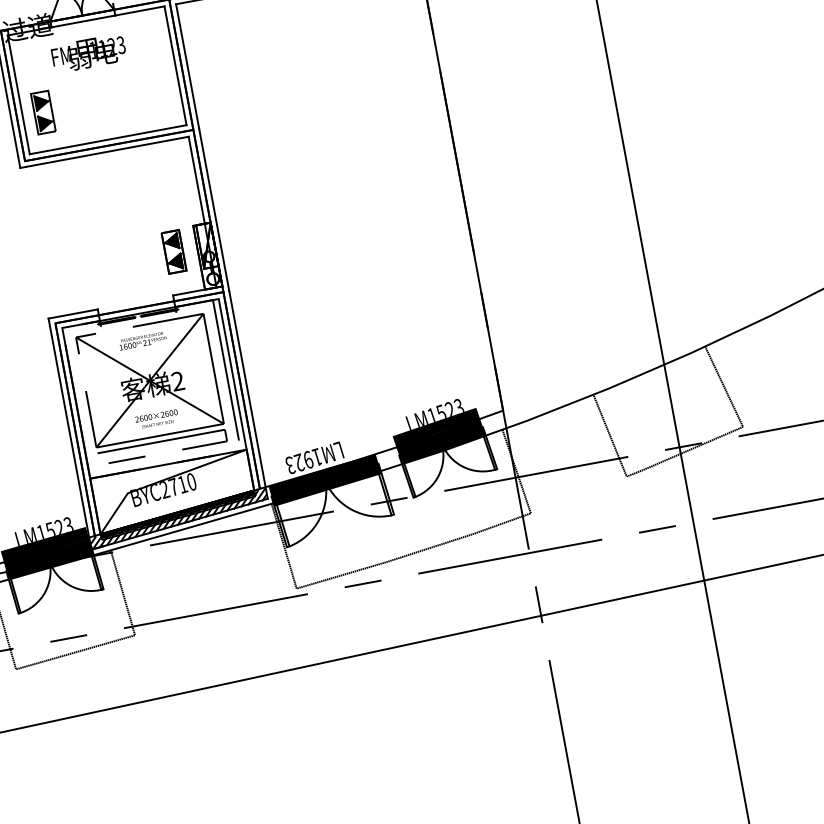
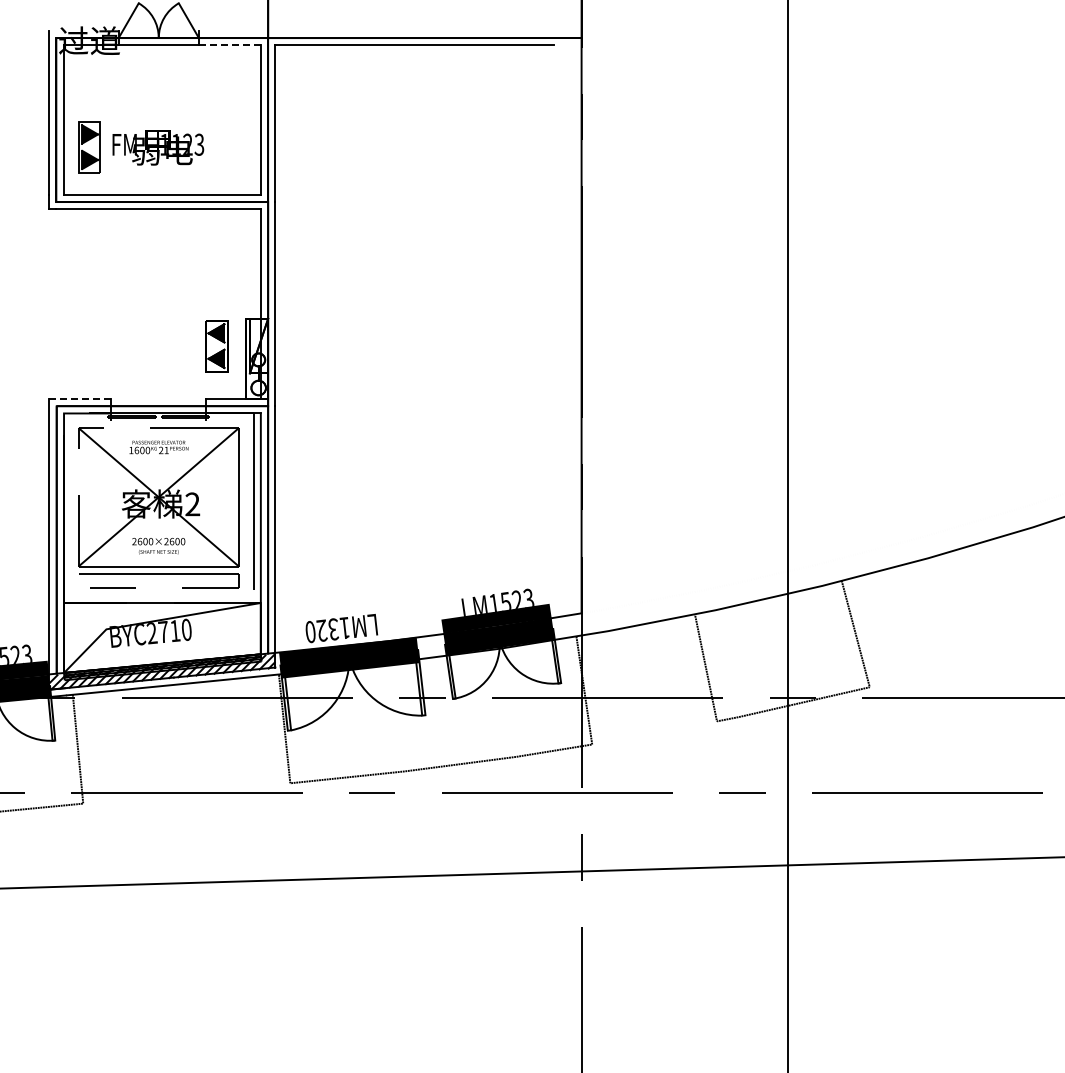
line: (139, 11) -> (229, 45), solid -> dashed
text: (89, 53) -> (158, 147), moved
line: (73, 313) -> (80, 398), solid -> dashed
text: (299, 462) -> (322, 630), LM1923 -> LM1320

